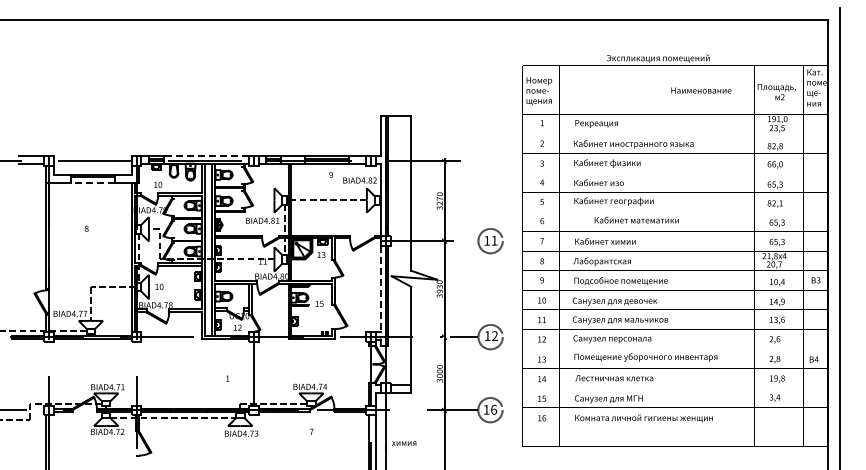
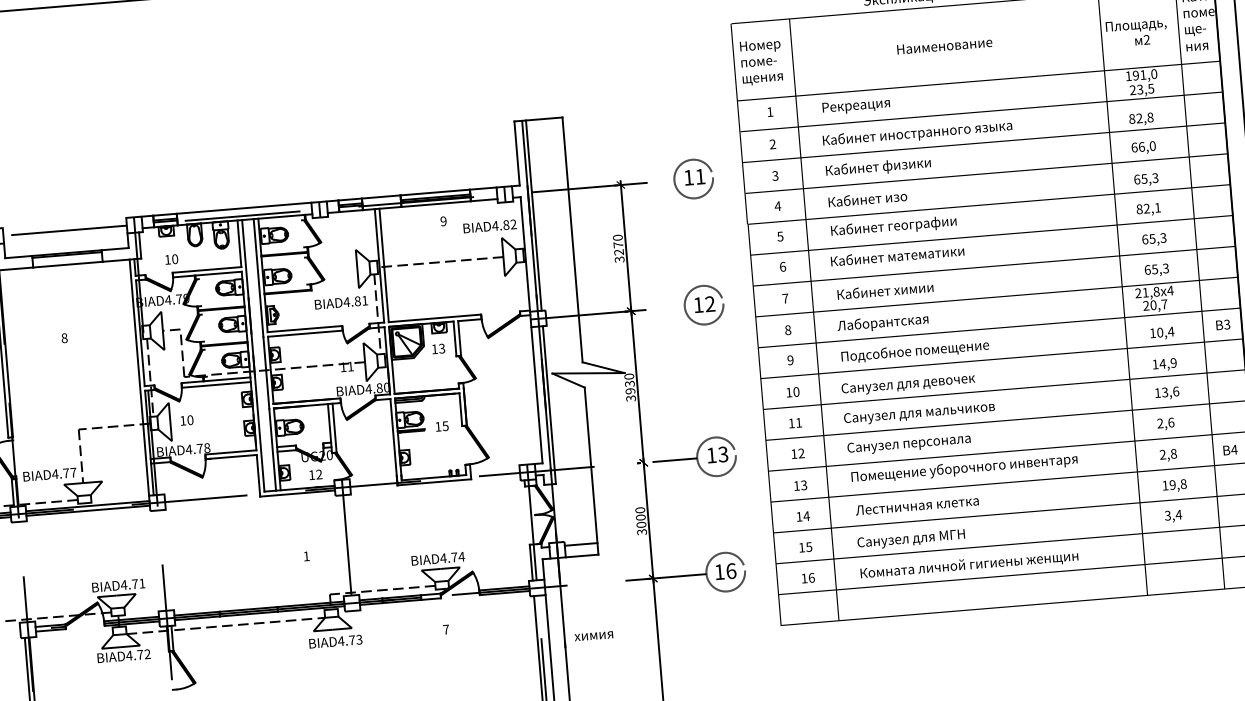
text: (701, 90) -> (944, 45), moved
line: (206, 156) -> (244, 208), dashed -> solid
part: (490, 161) -> (693, 179), added
line: (92, 182) -> (67, 264), dashed -> solid
text: (636, 219) -> (896, 254), moved
text: (494, 240) -> (710, 303), 11 -> 12
line: (380, 289) -> (536, 395), dashed -> solid
text: (494, 336) -> (722, 455), 12 -> 13

